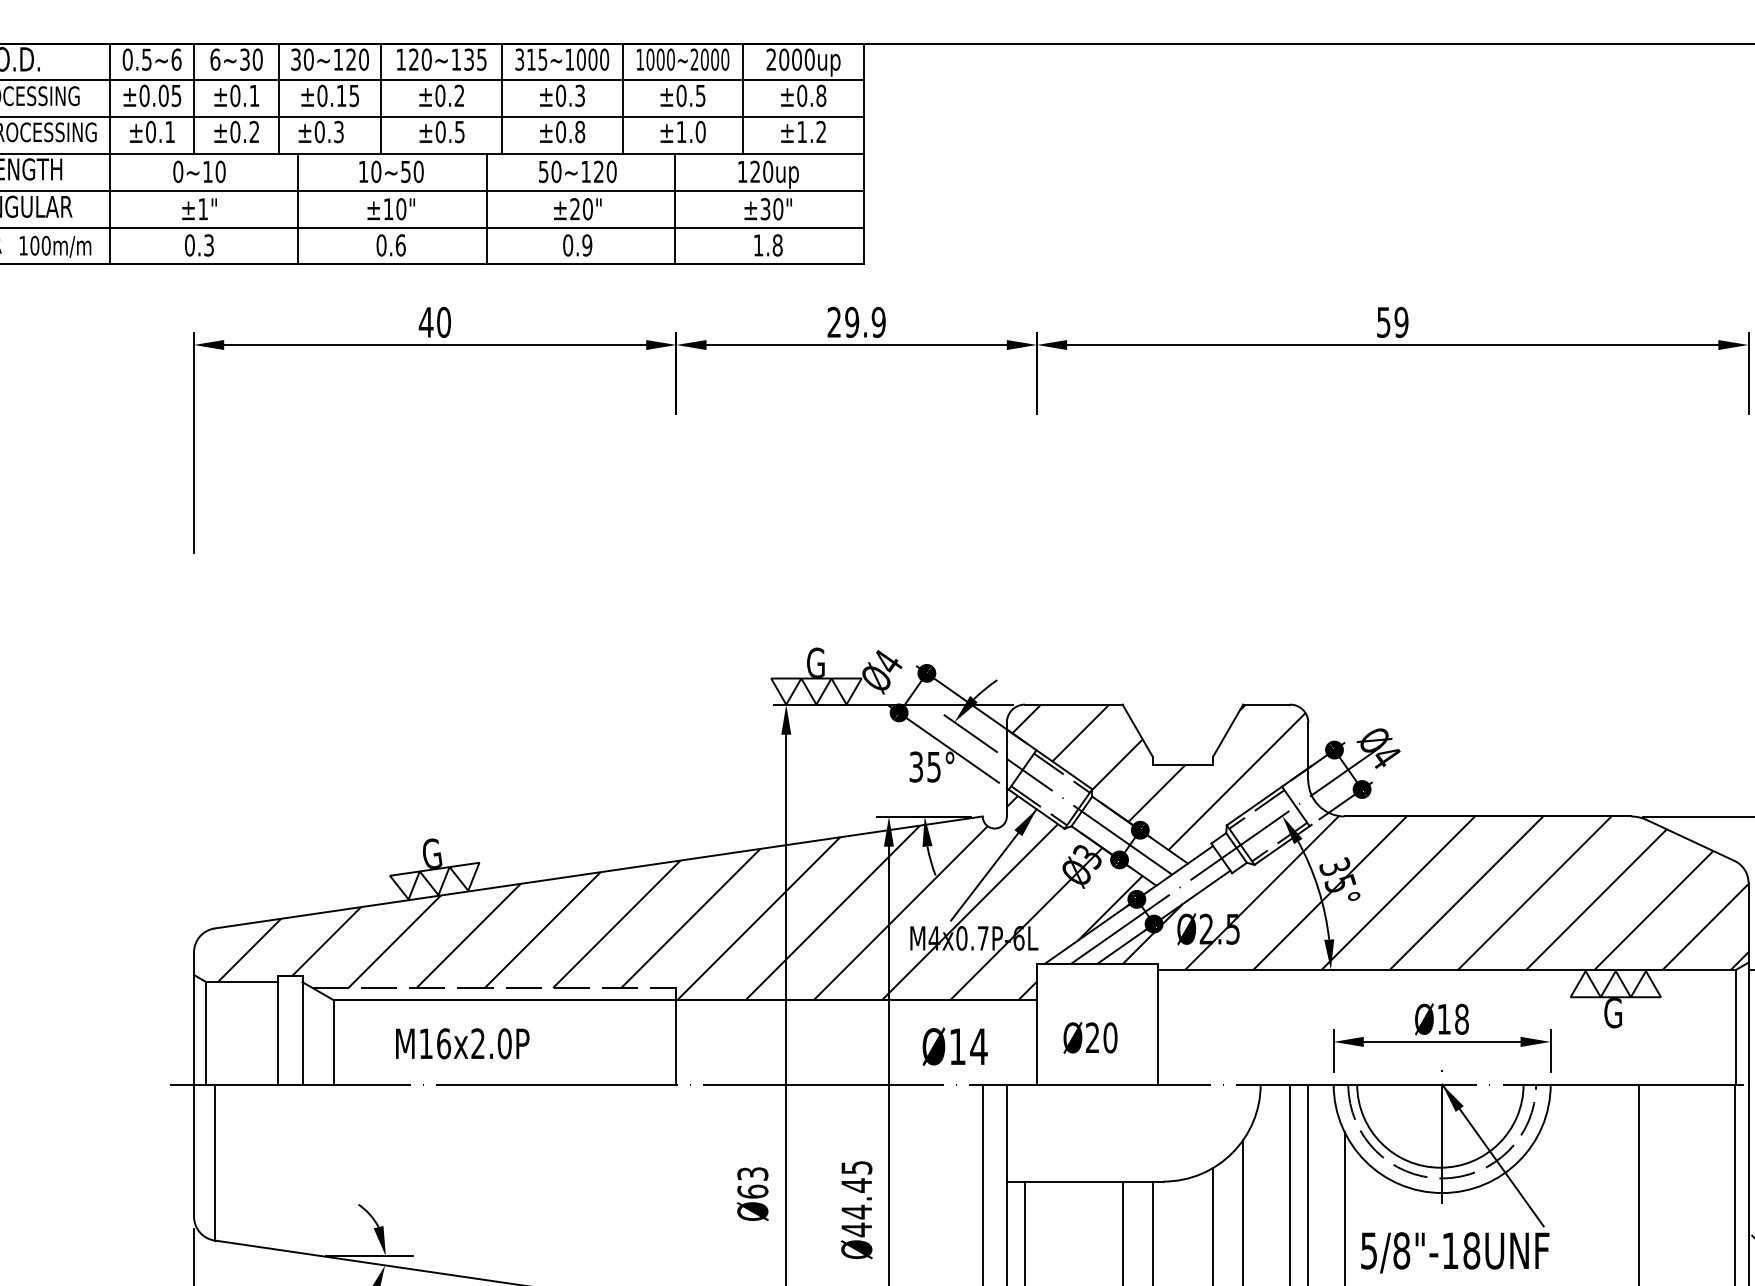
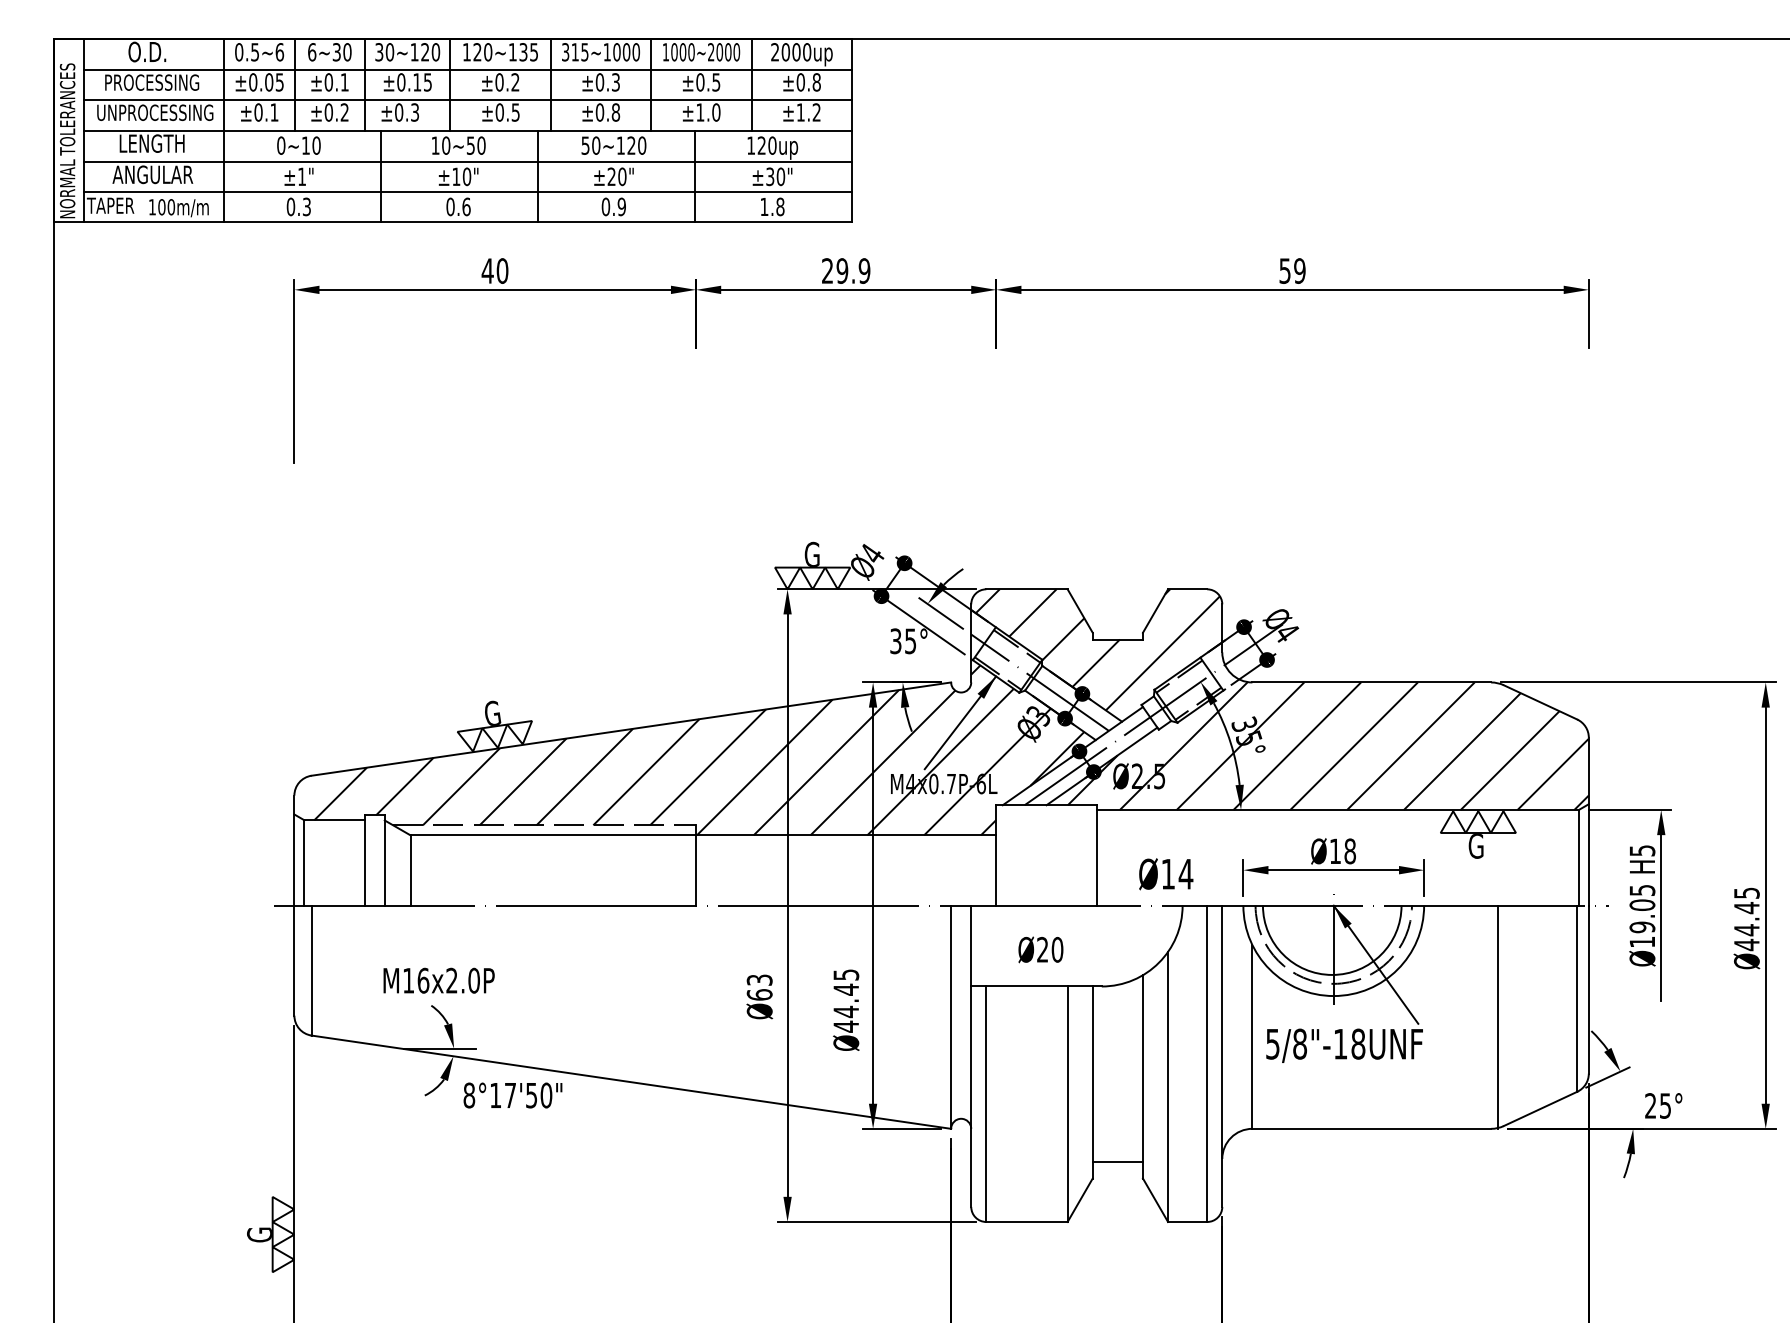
text: (1090, 1037) -> (1040, 949), moved
text: (461, 1043) -> (438, 980), moved
text: (955, 1047) -> (1166, 874), moved

